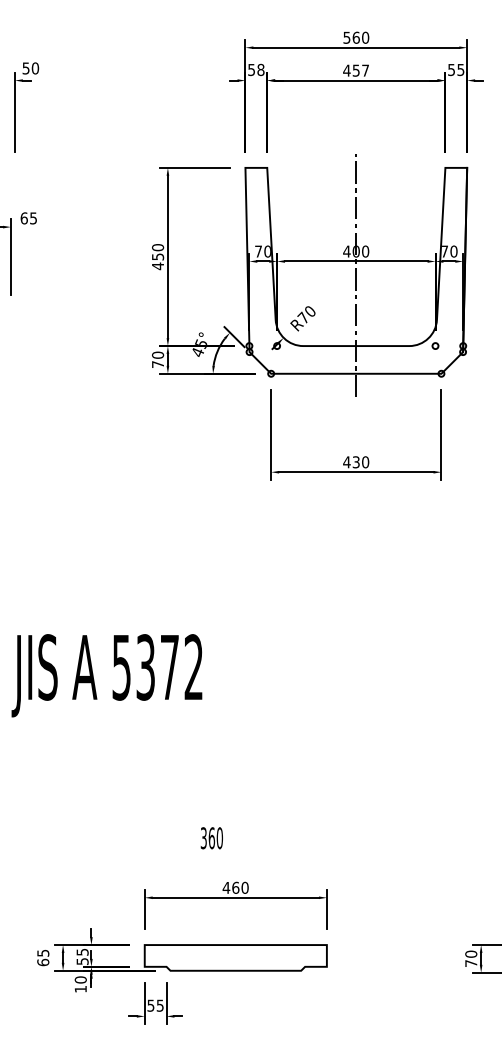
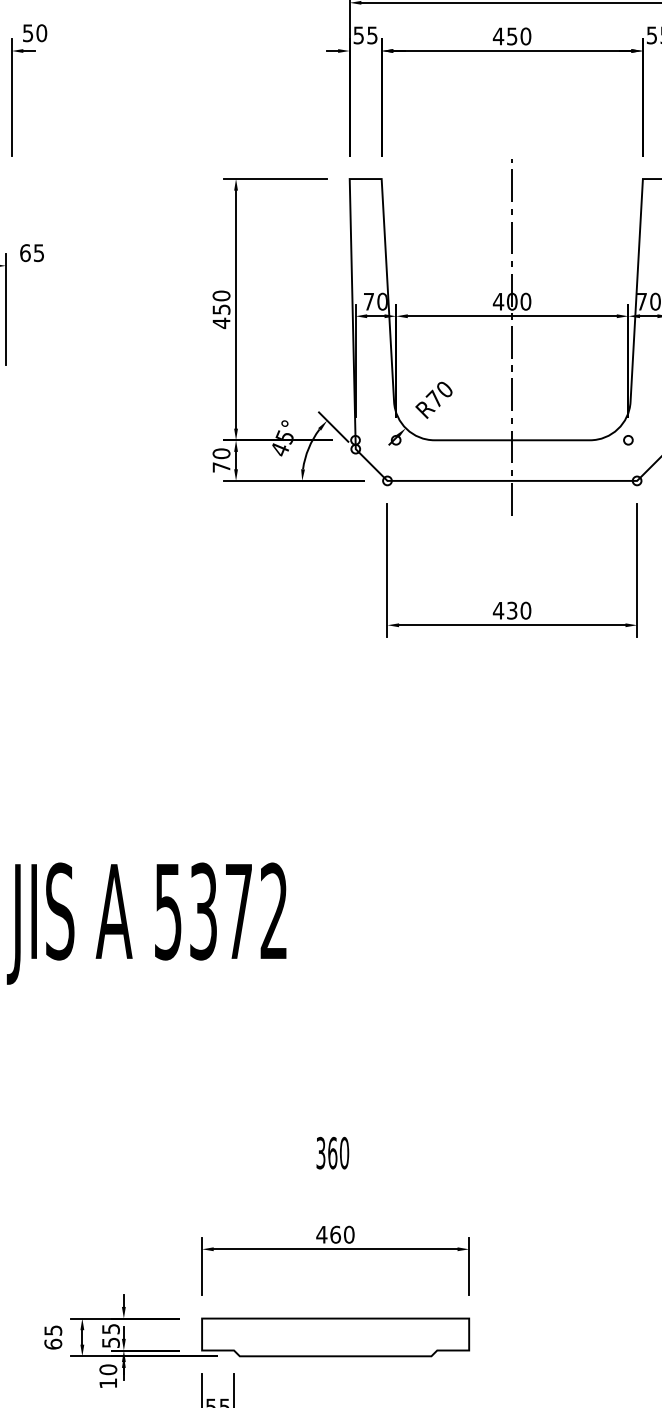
text: (260, 69) -> (371, 34), 58 -> 55
text: (365, 70) -> (525, 36), 457 -> 450
text: (211, 838) -> (332, 1153), moved

